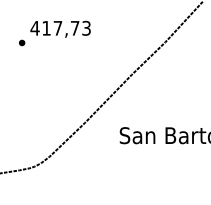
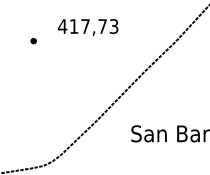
text: (60, 28) -> (88, 26), moved

